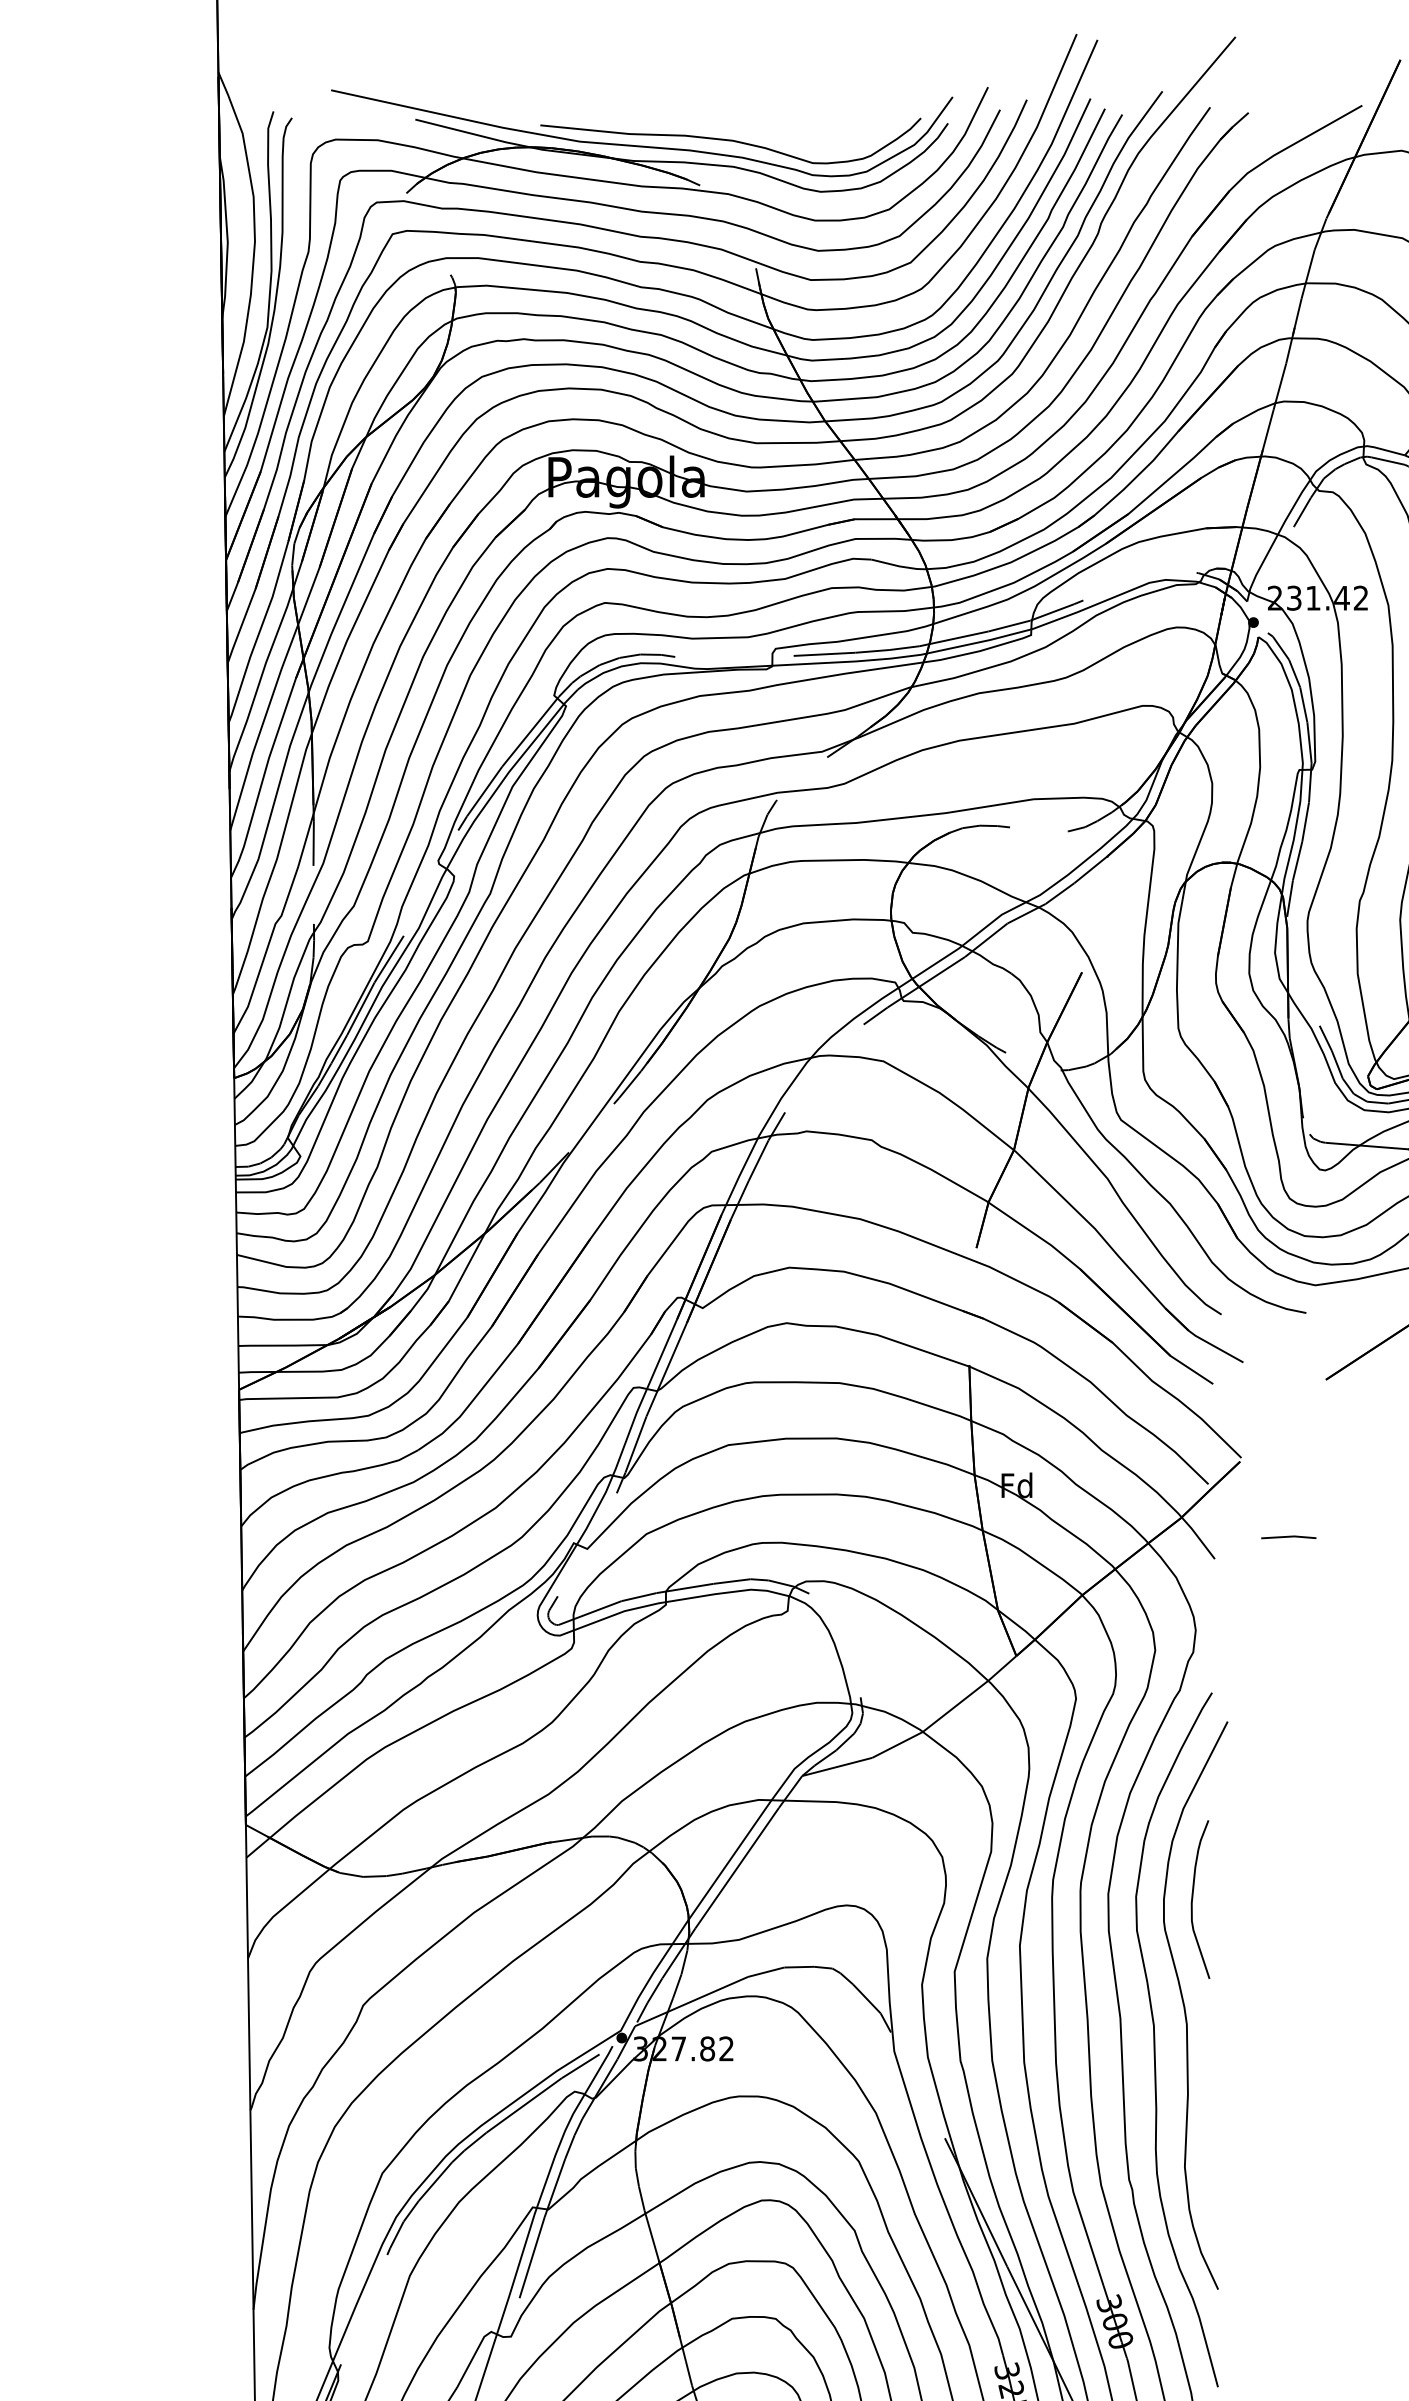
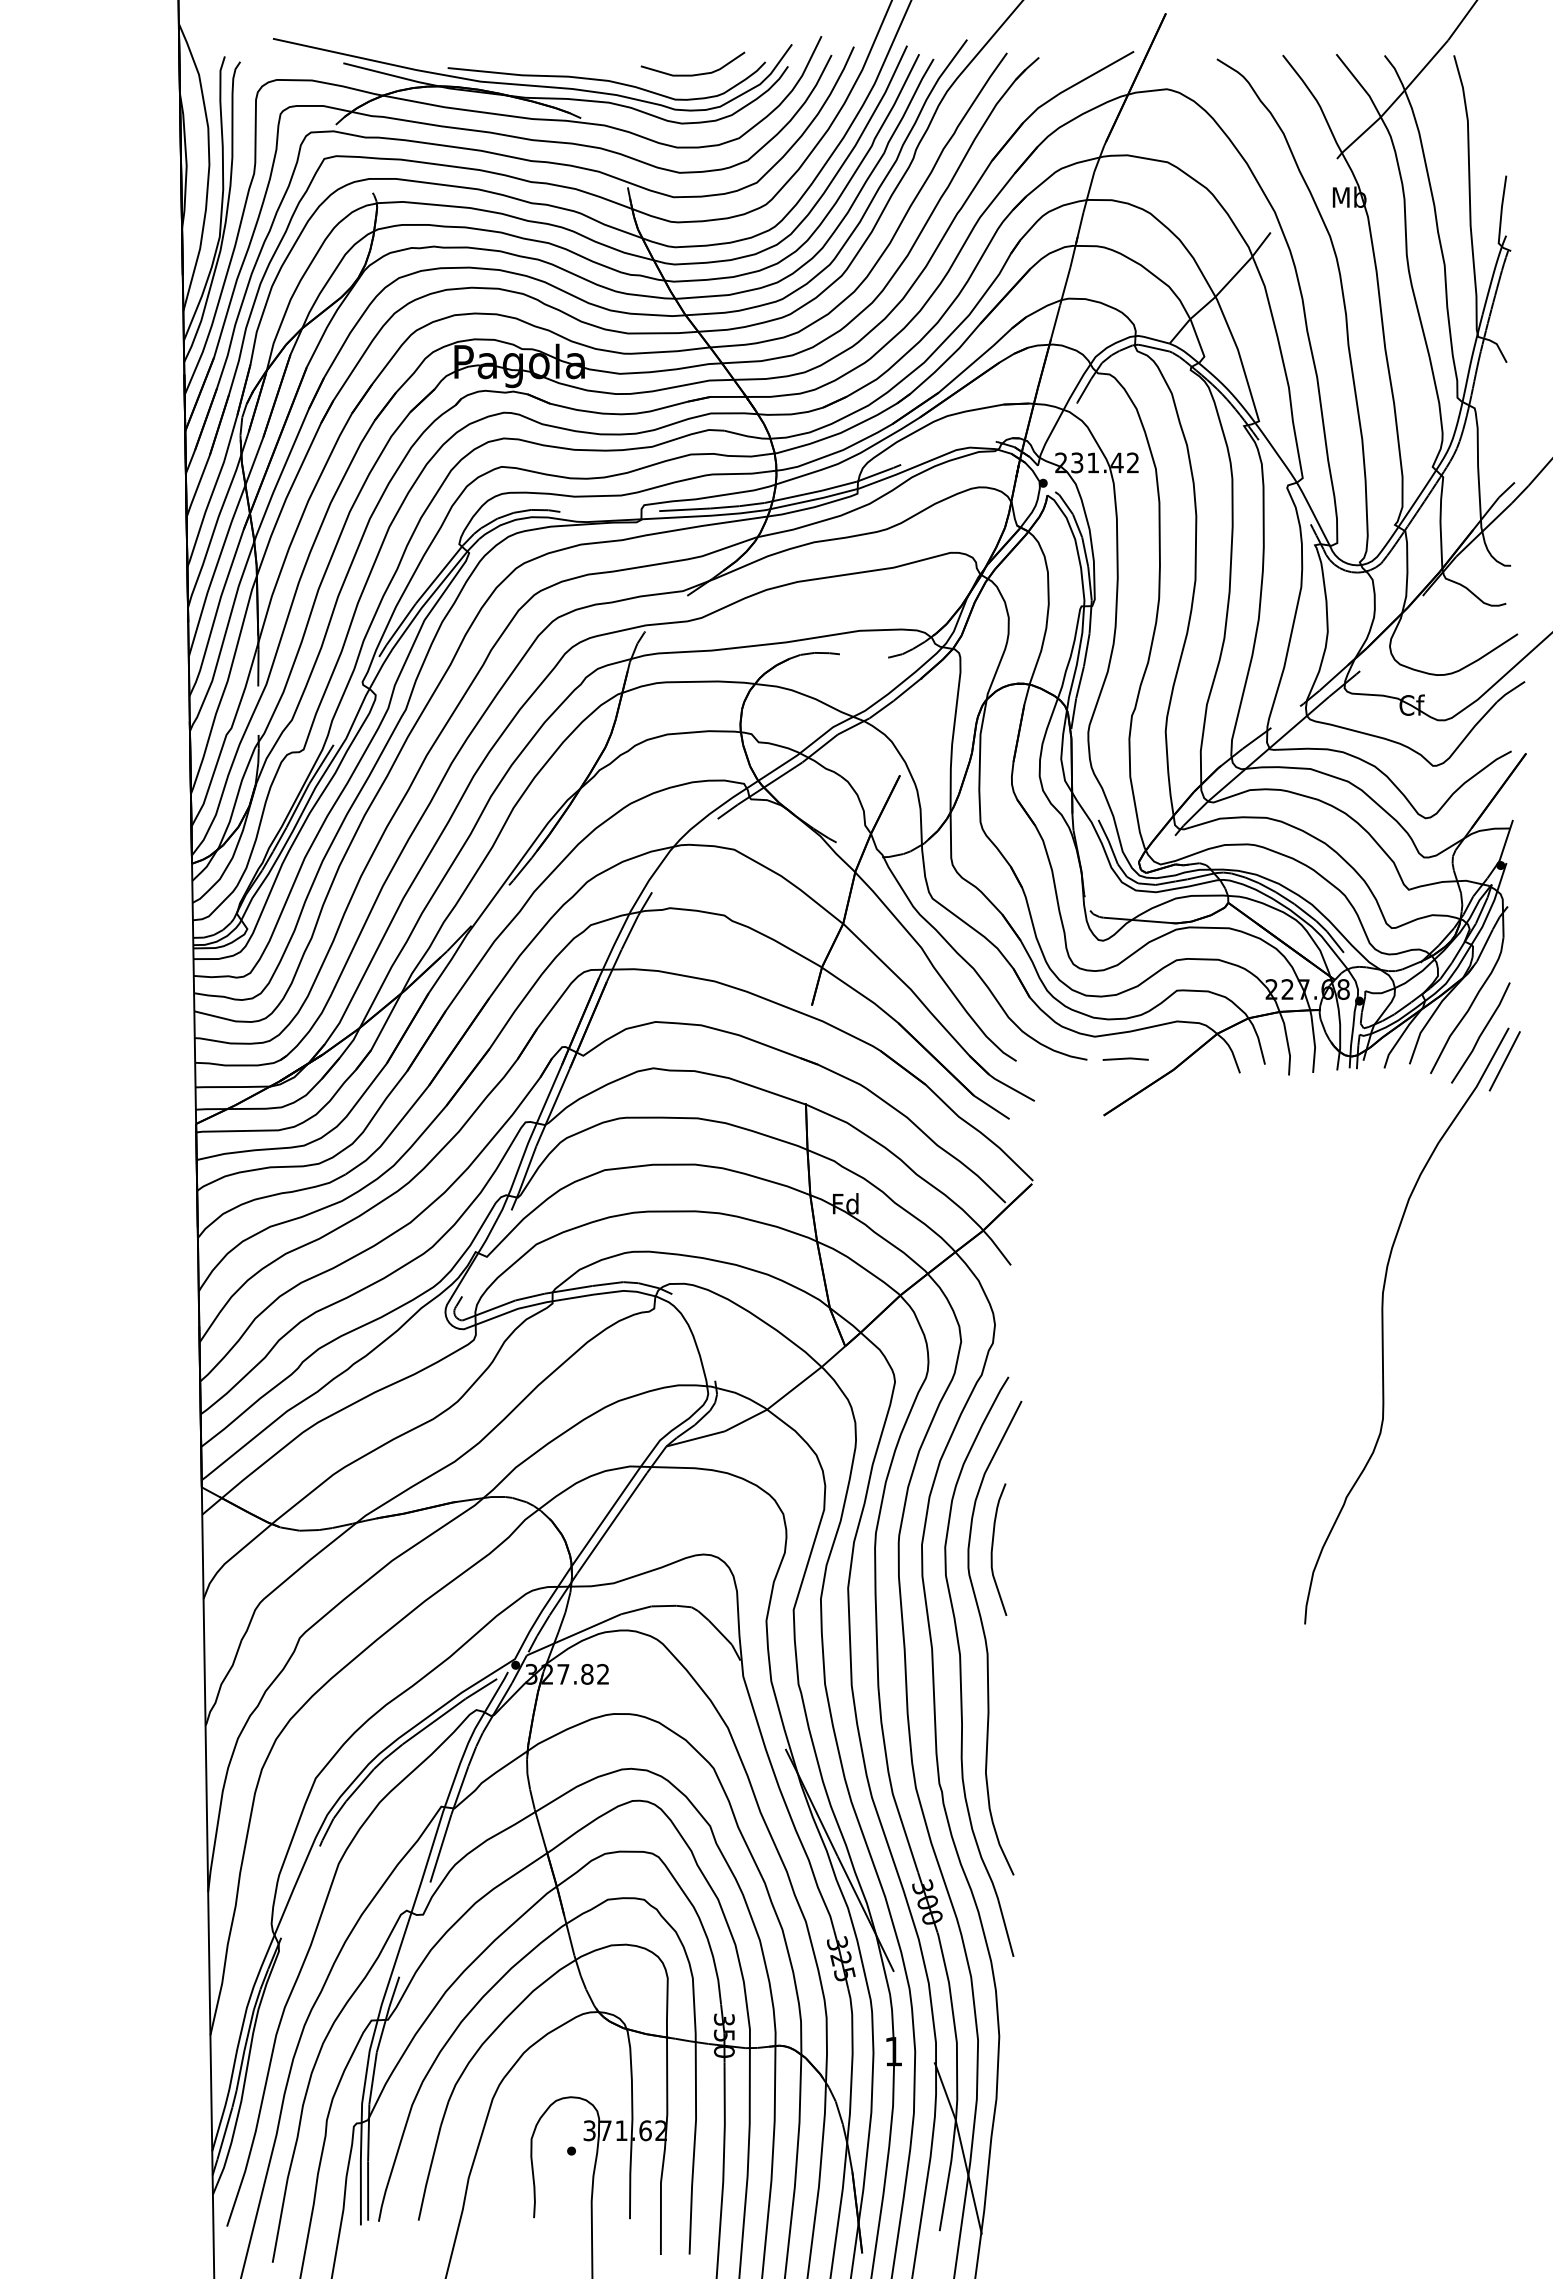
curve: (833, 133) -> (692, 74), added
line: (1288, 1536) -> (1125, 1058), moved

